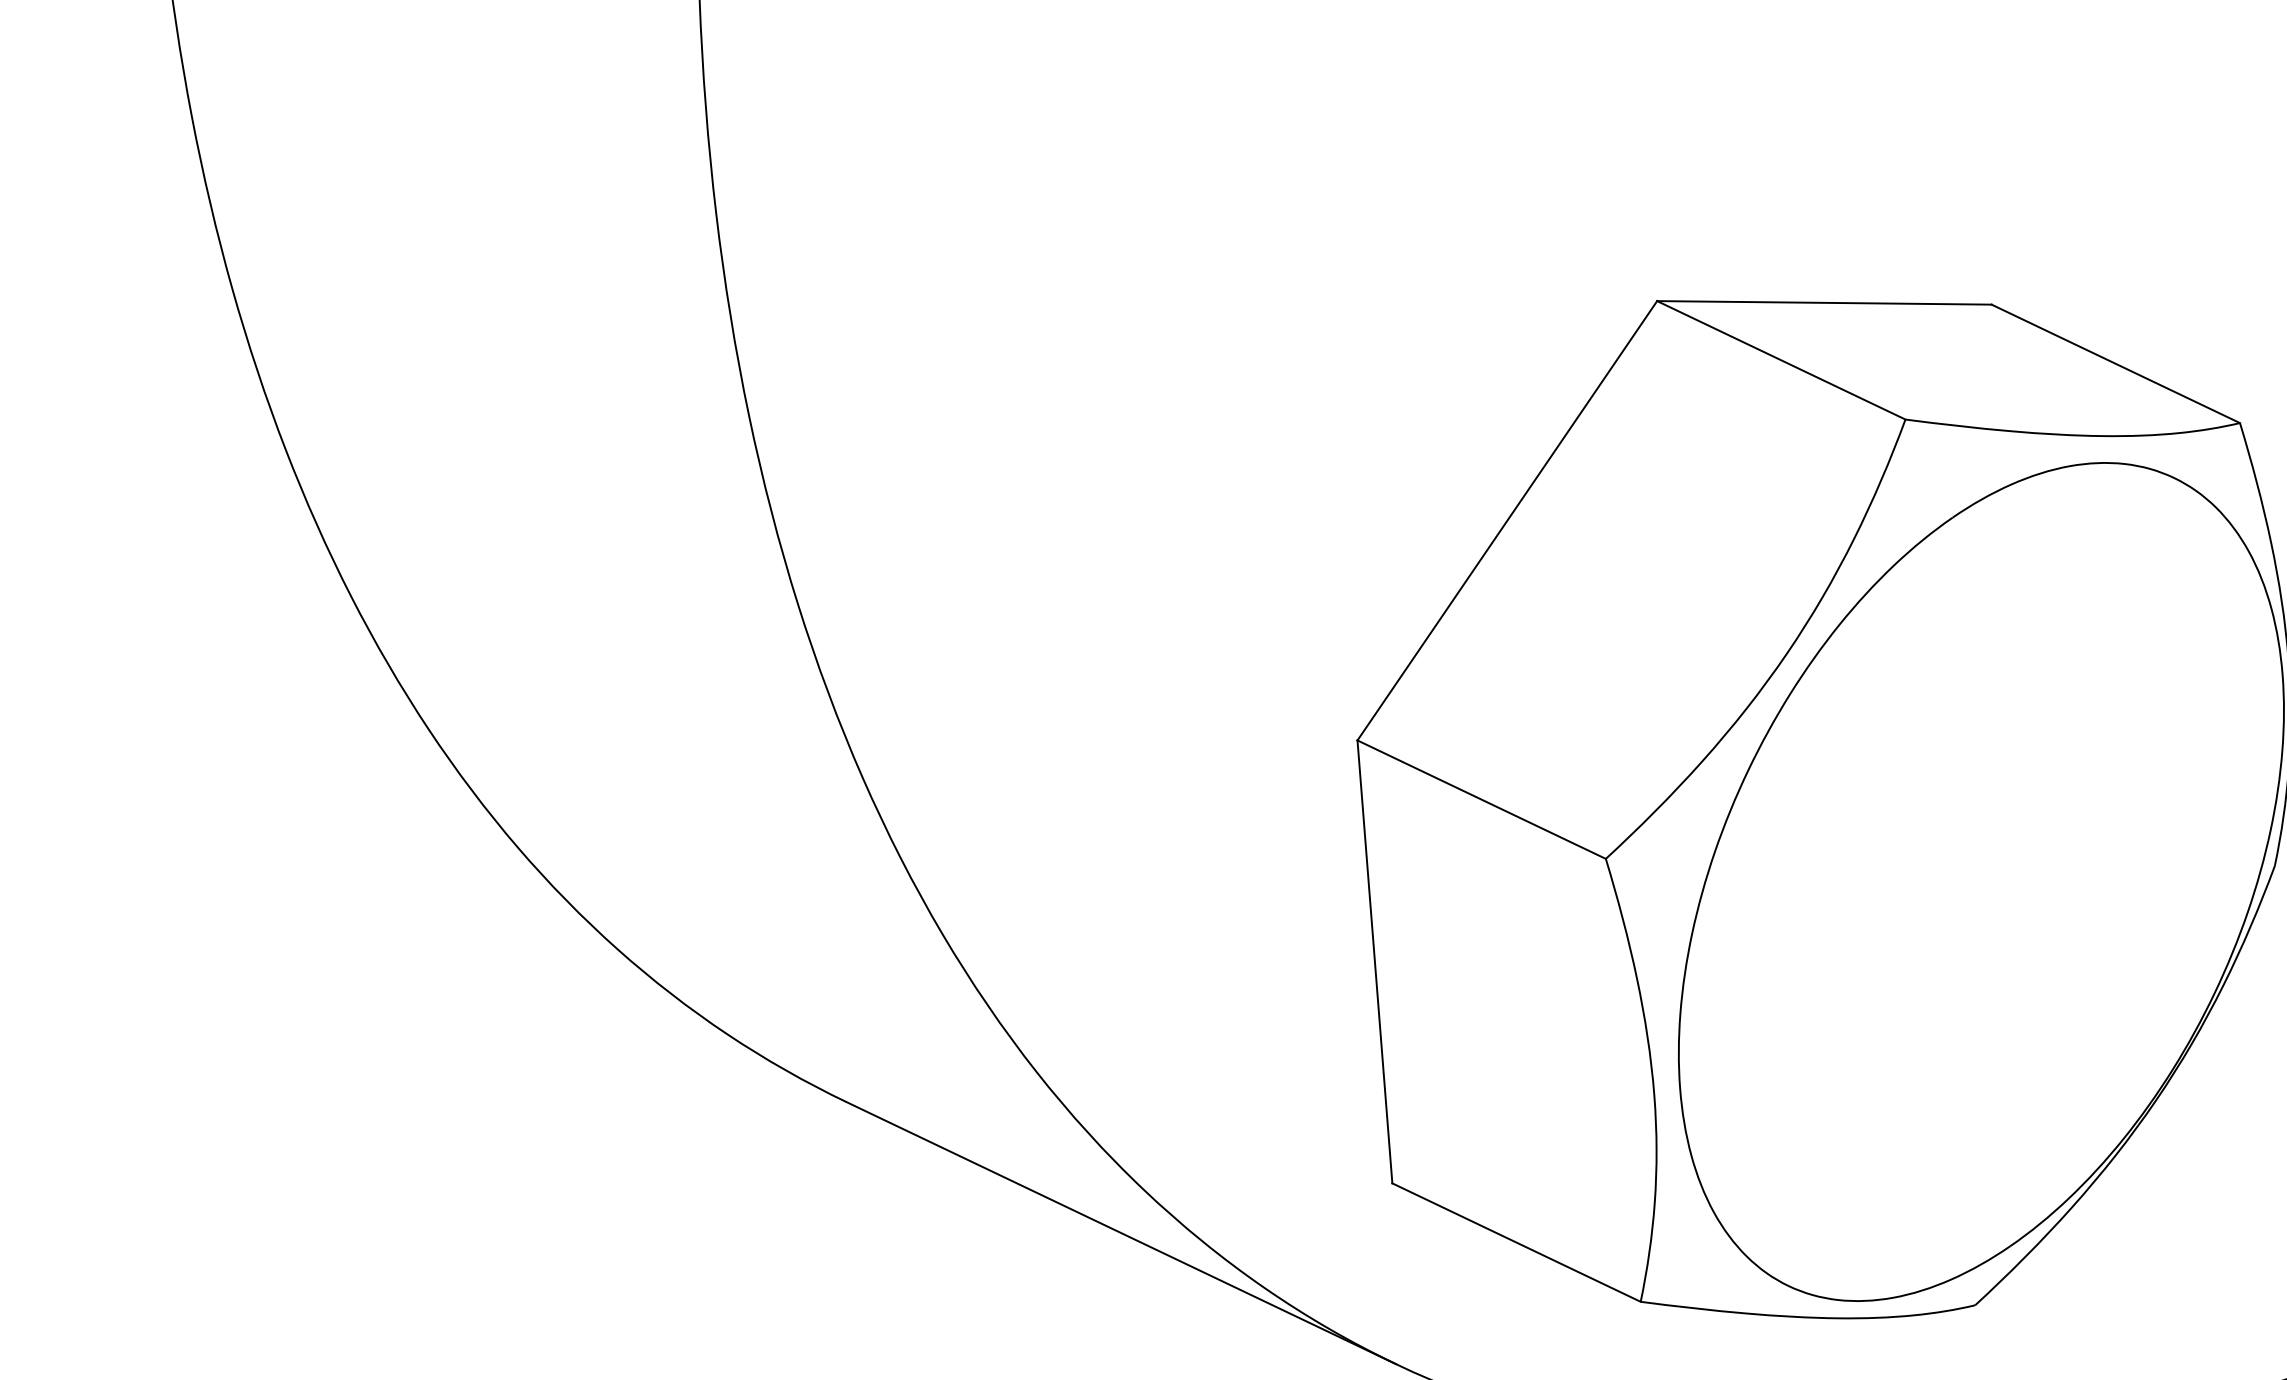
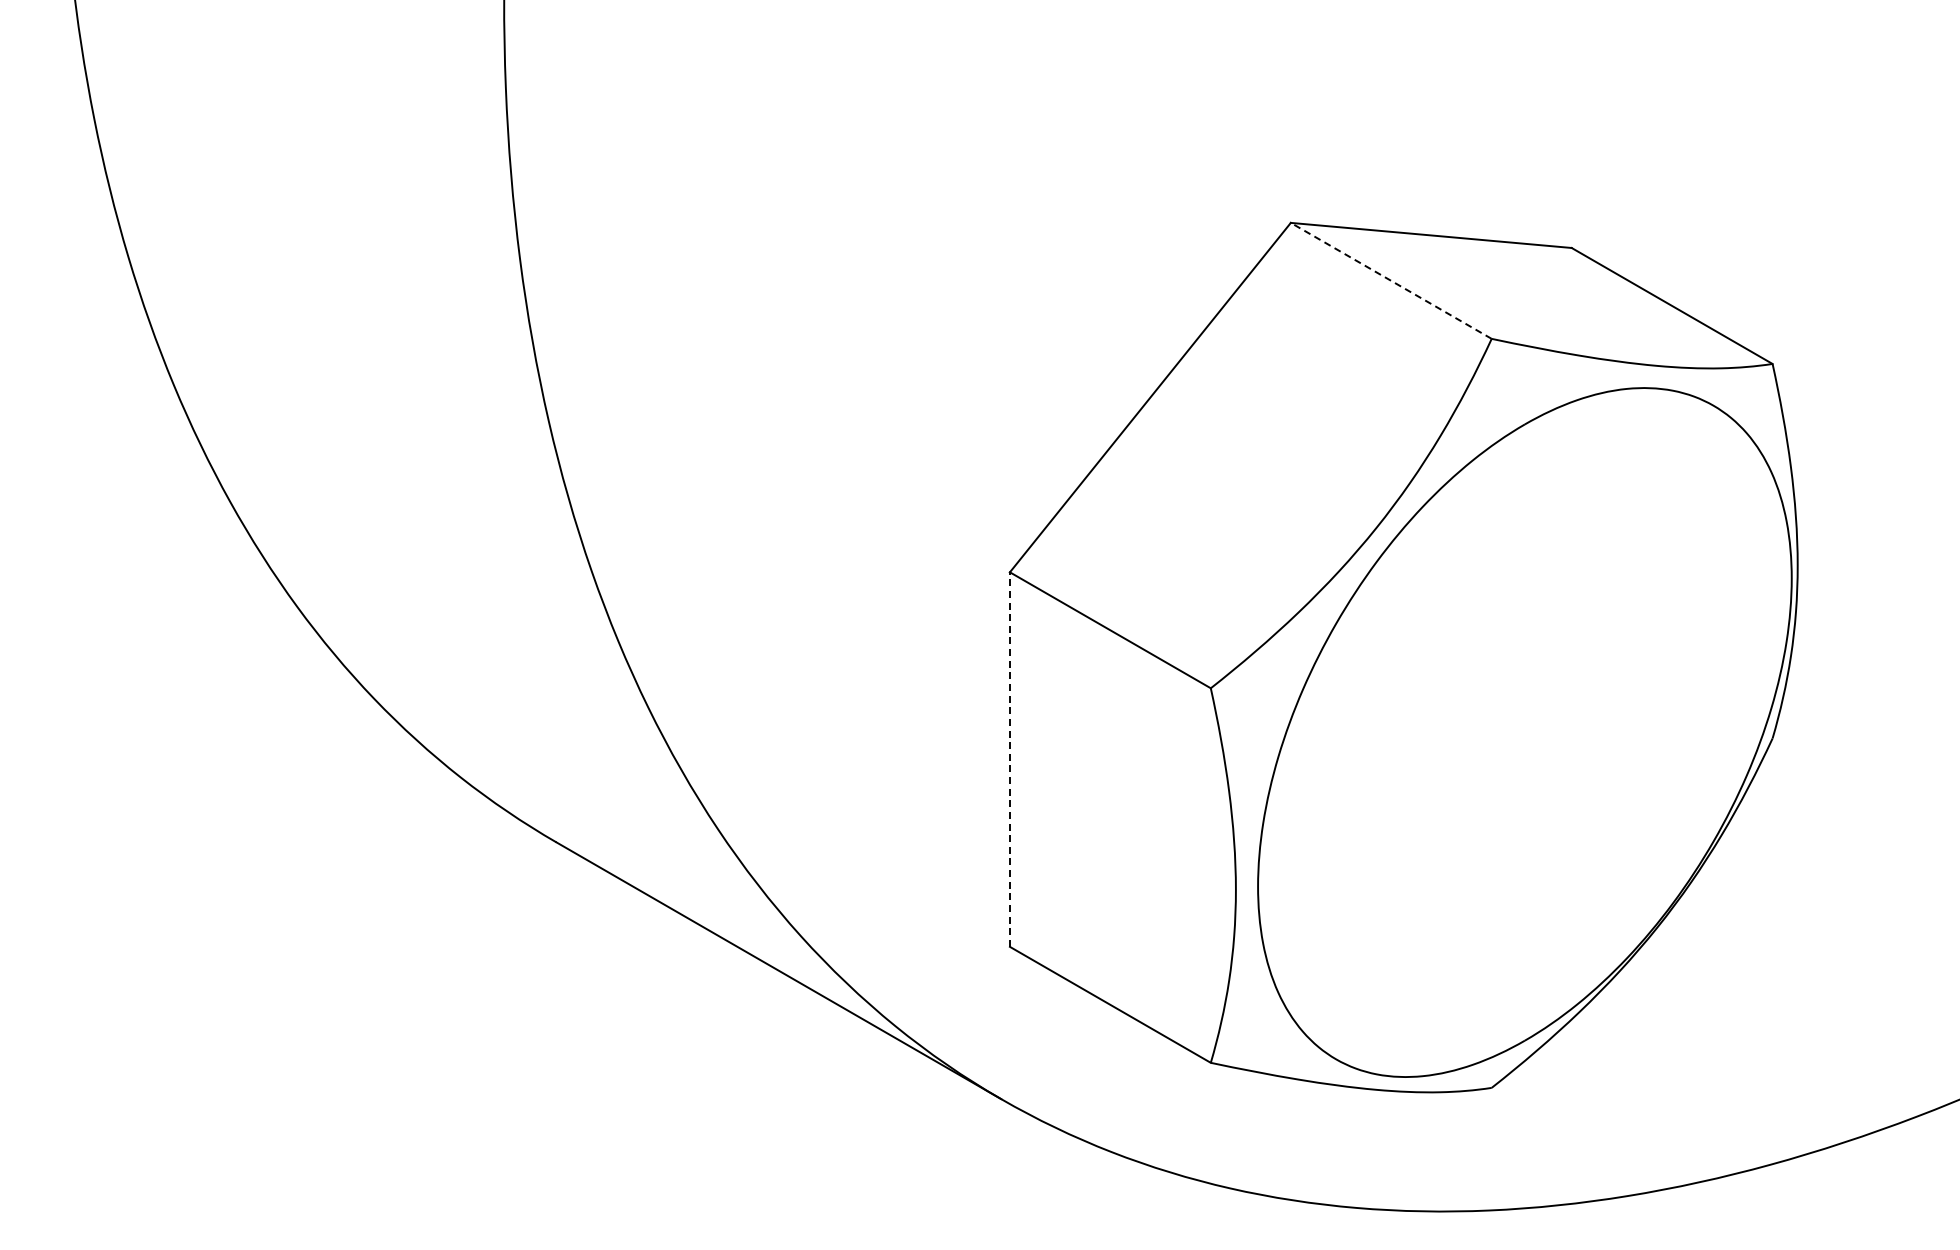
line: (1781, 359) -> (1391, 280), solid -> dashed
line: (1374, 961) -> (1009, 759), solid -> dashed

